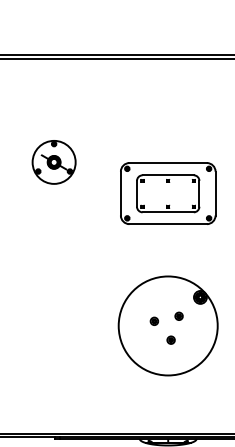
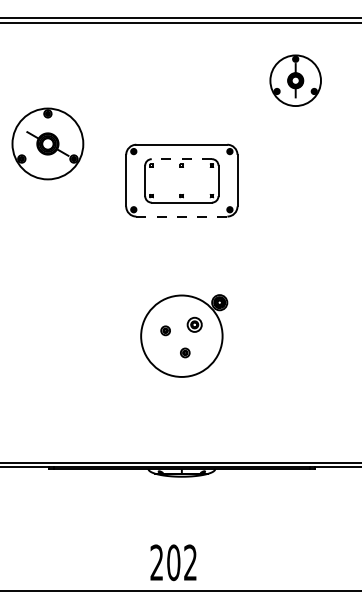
part: (53, 161) -> (47, 143), size x1.4
line: (167, 175) -> (181, 159), solid -> dashed
line: (167, 224) -> (181, 216), solid -> dashed
part: (178, 315) -> (194, 324), size x1.6
circle: (167, 326) -> (181, 336), size x0.7

